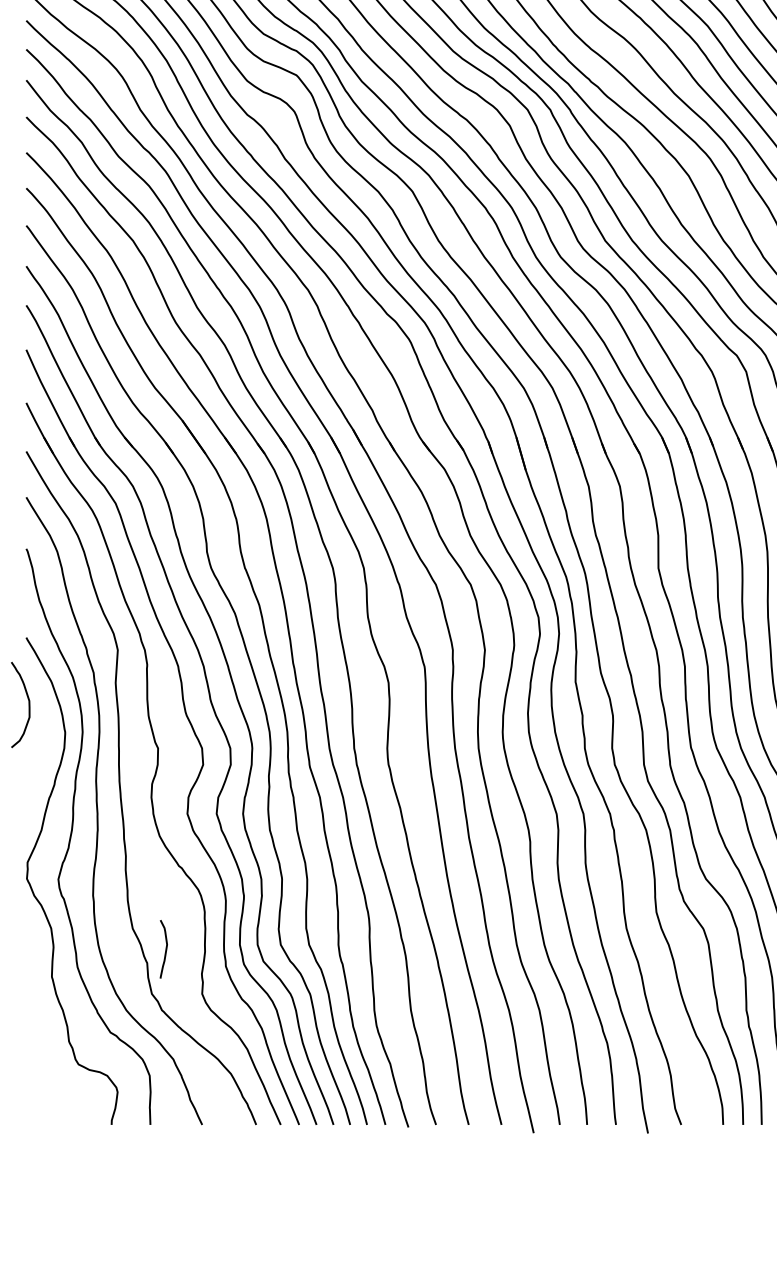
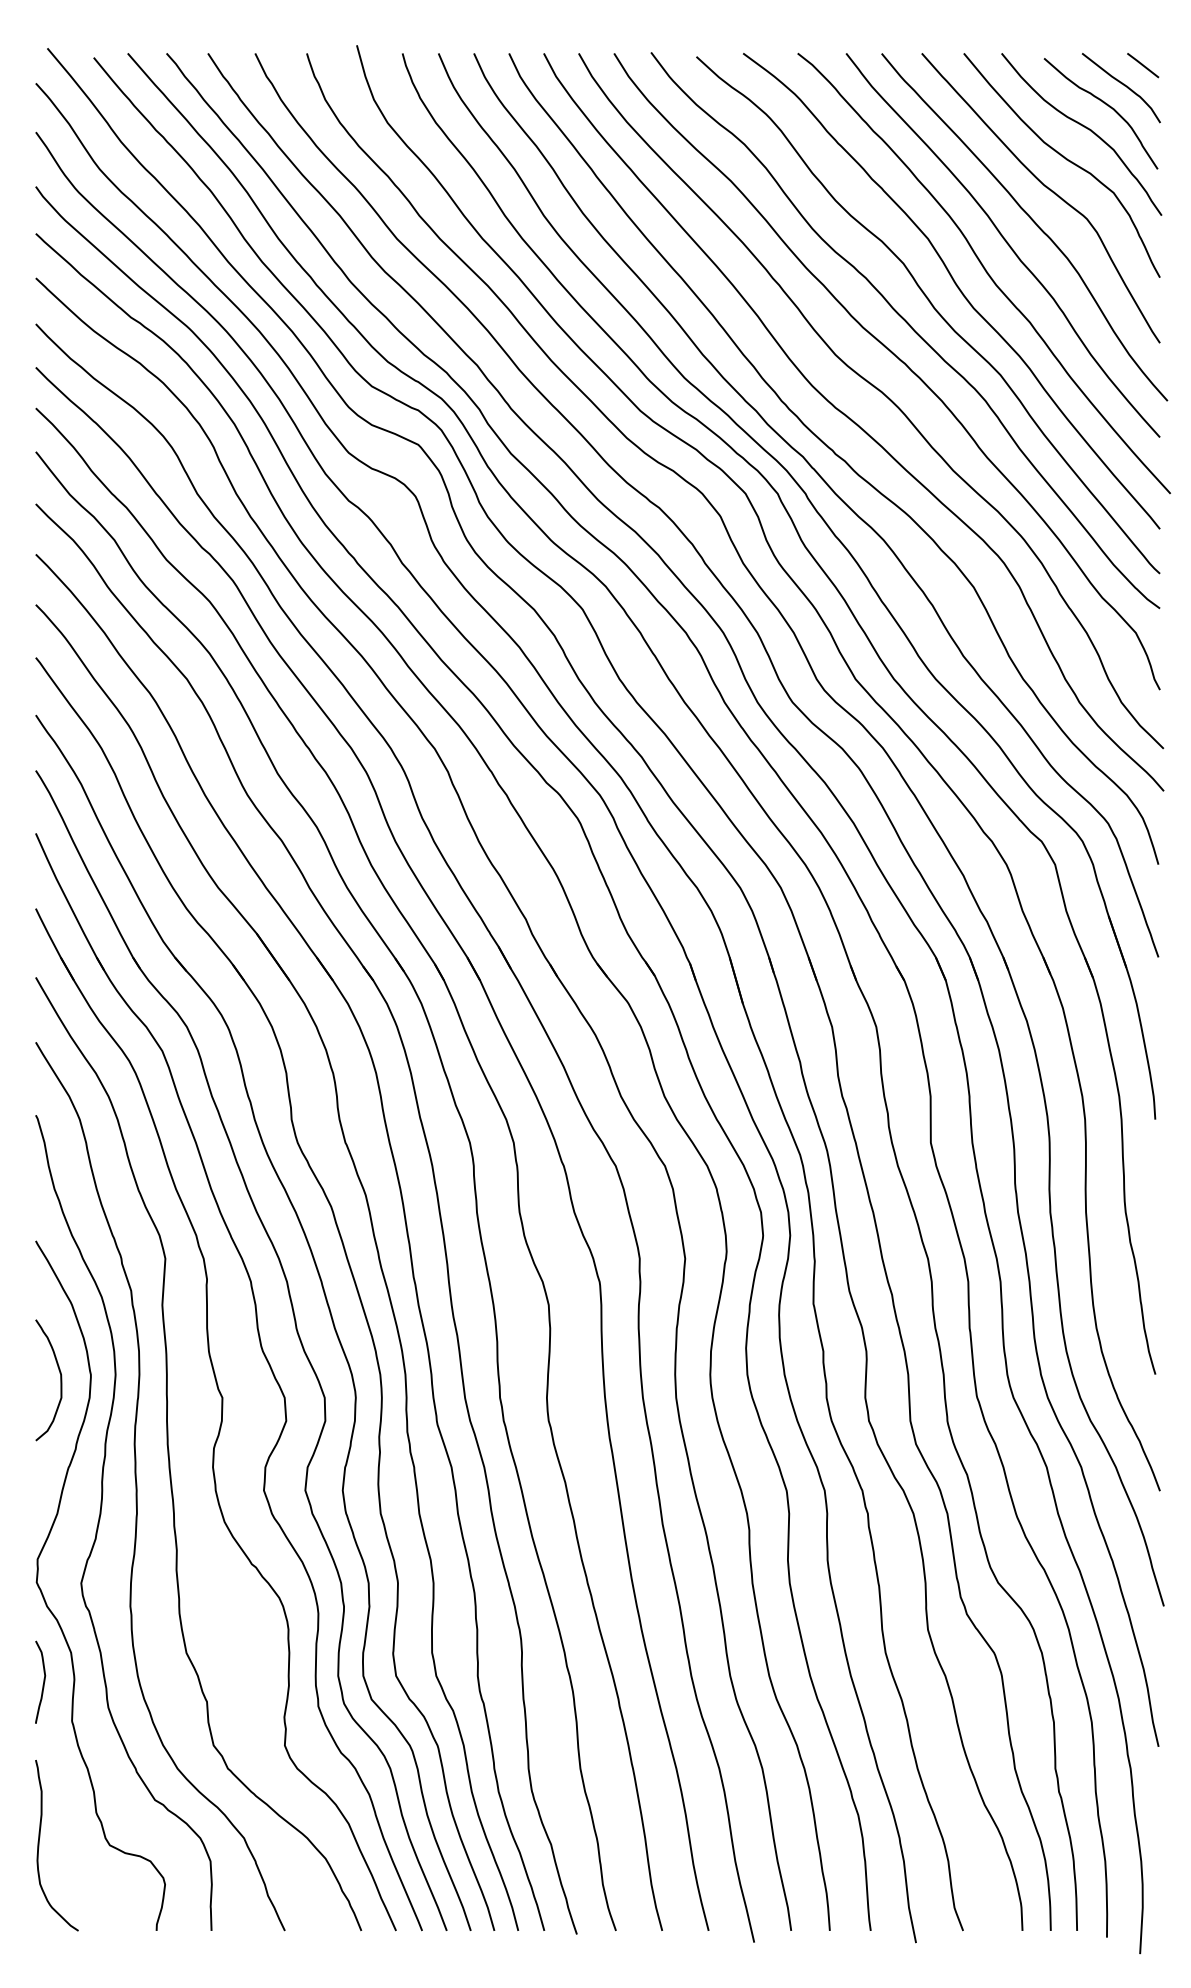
curve: (28, 705) -> (60, 1380), moved
curve: (165, 948) -> (43, 1681), moved
curve: (28, 1064) -> (39, 1845), added

